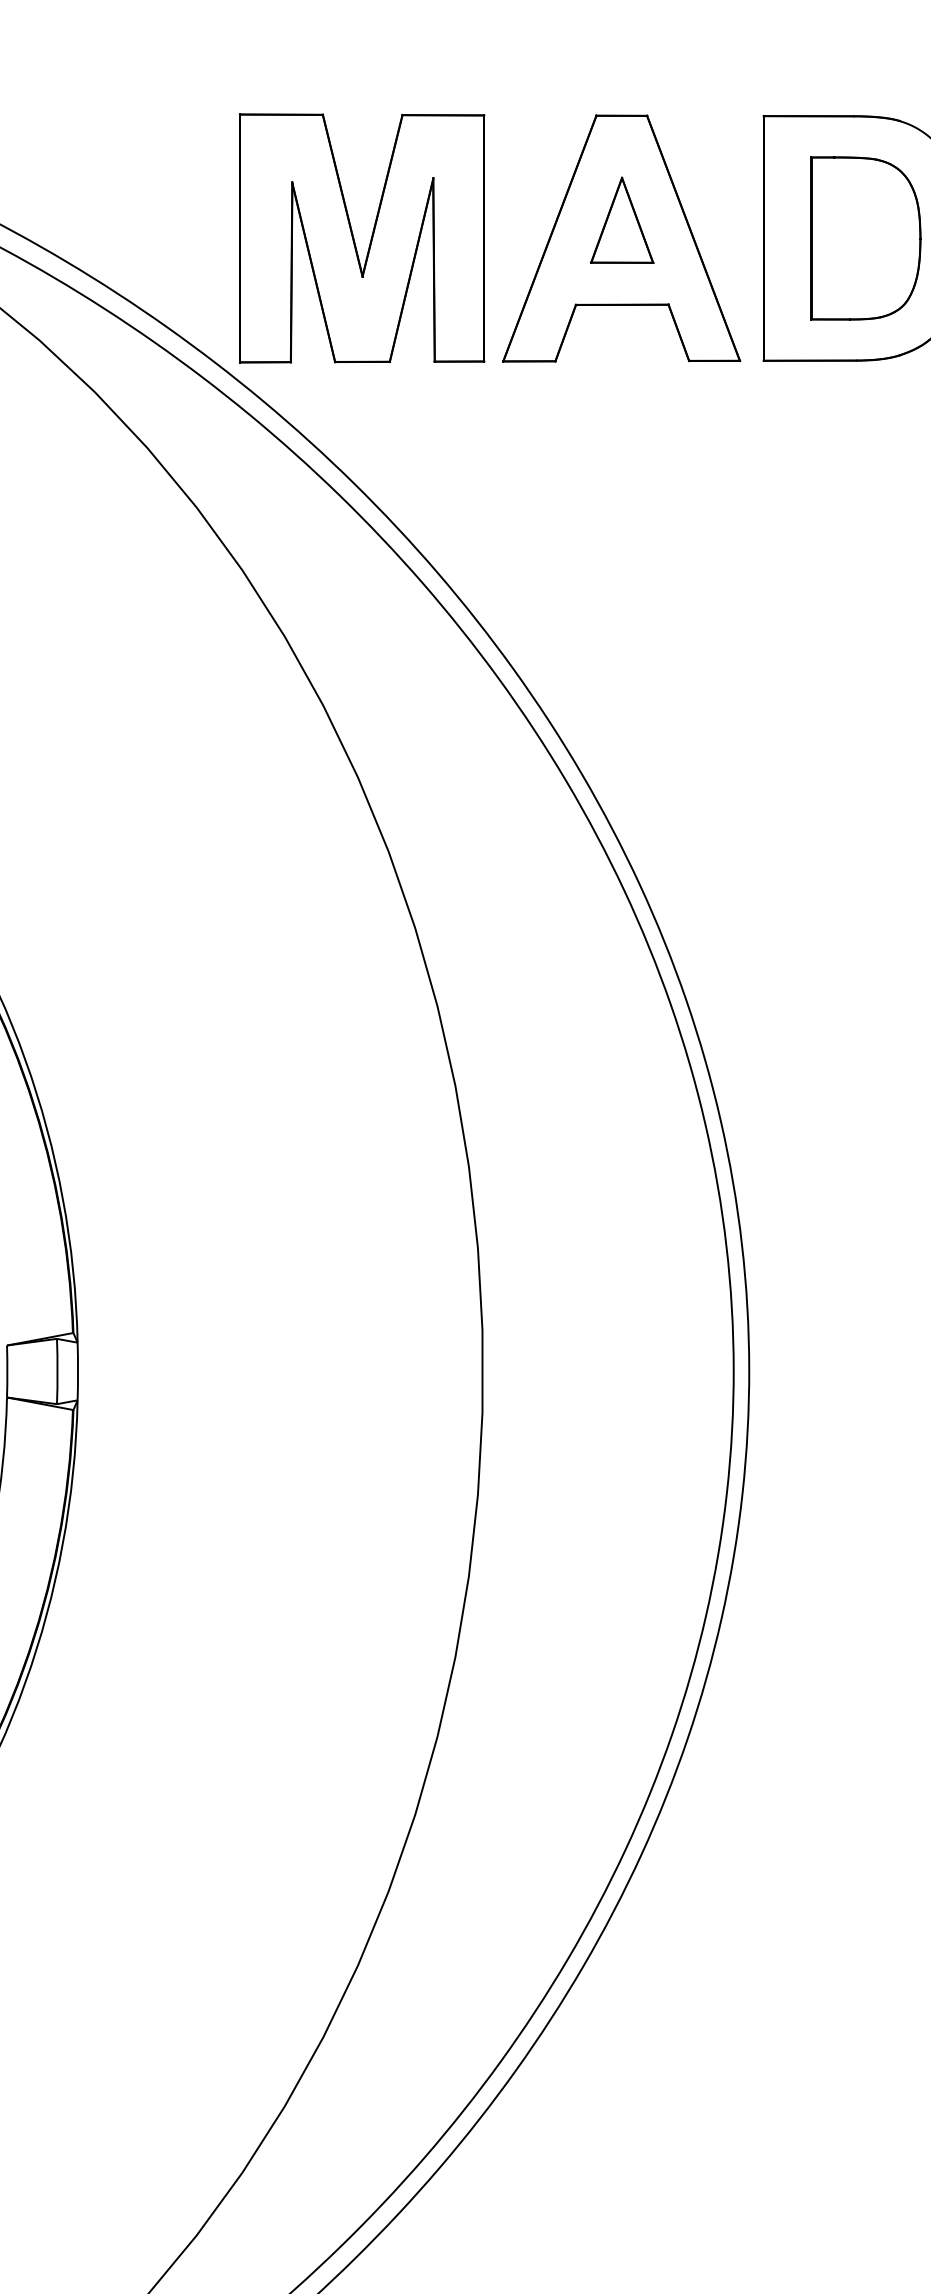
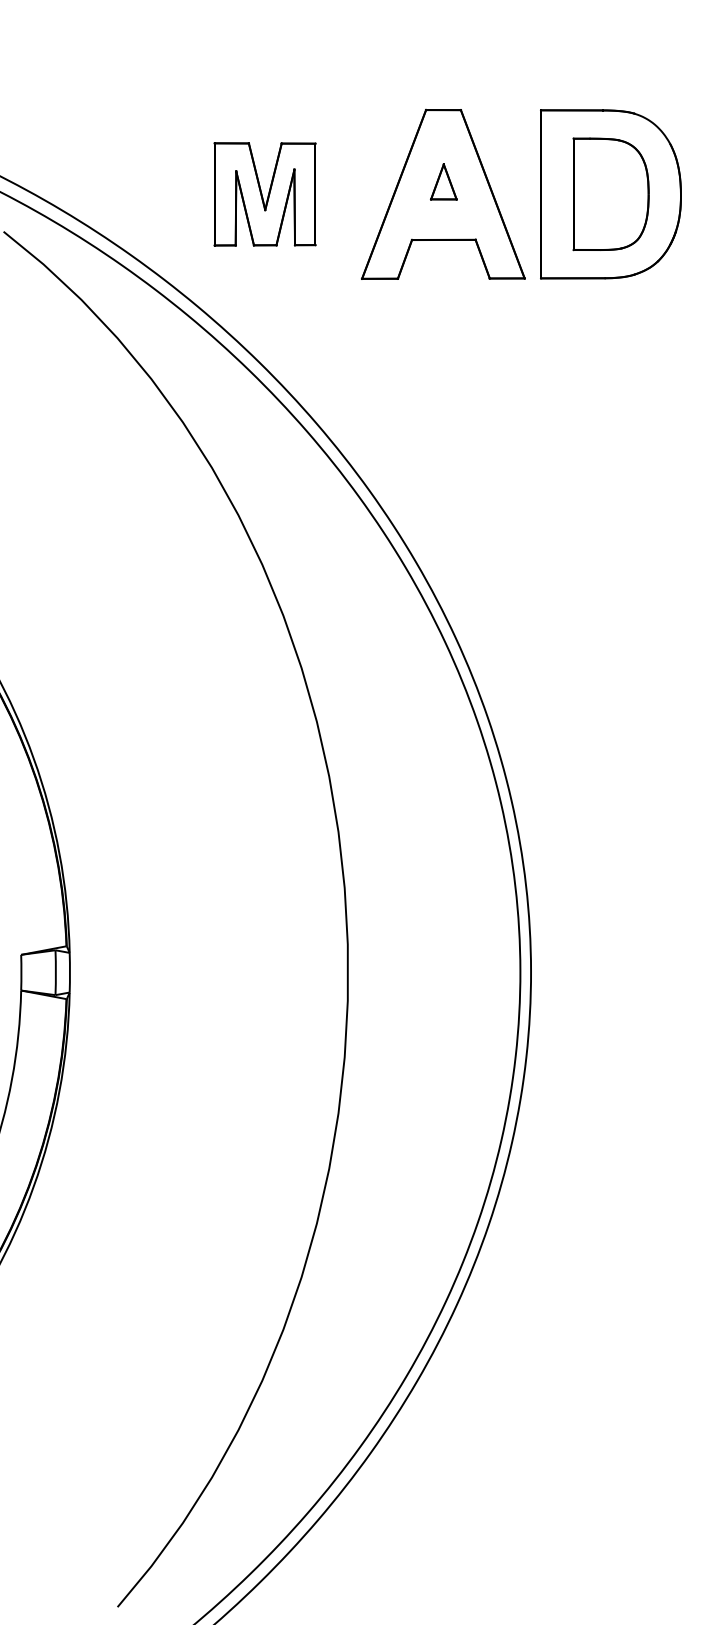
part: (621, 219) -> (443, 181), size x0.6
part: (361, 238) -> (264, 194), size x0.6

